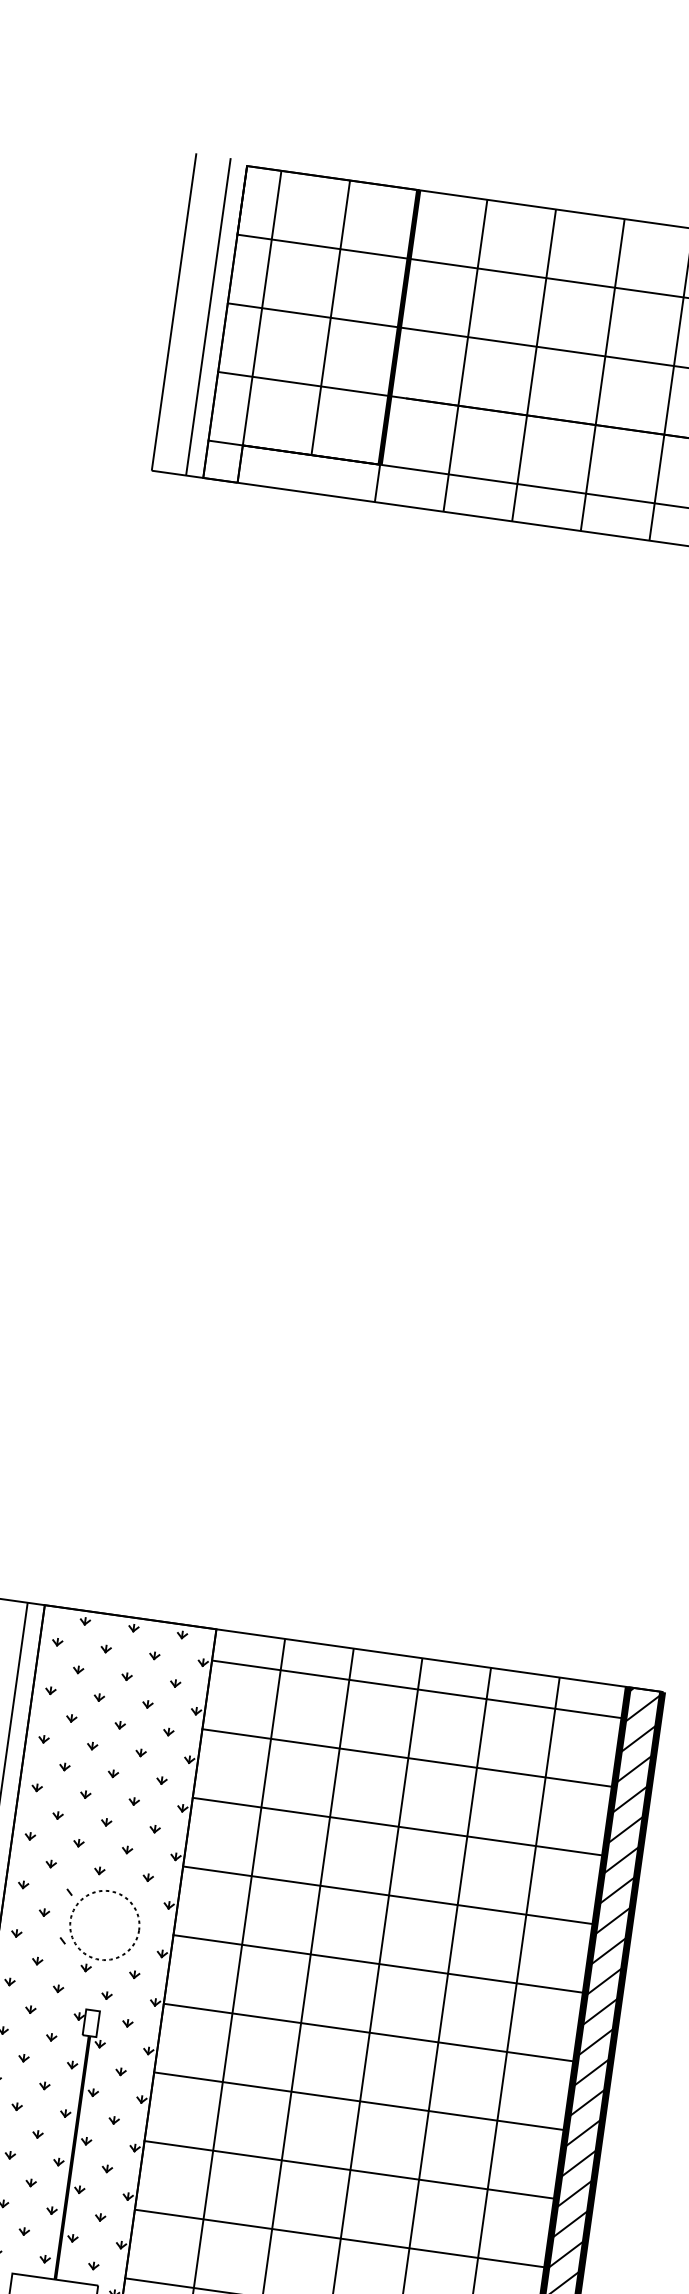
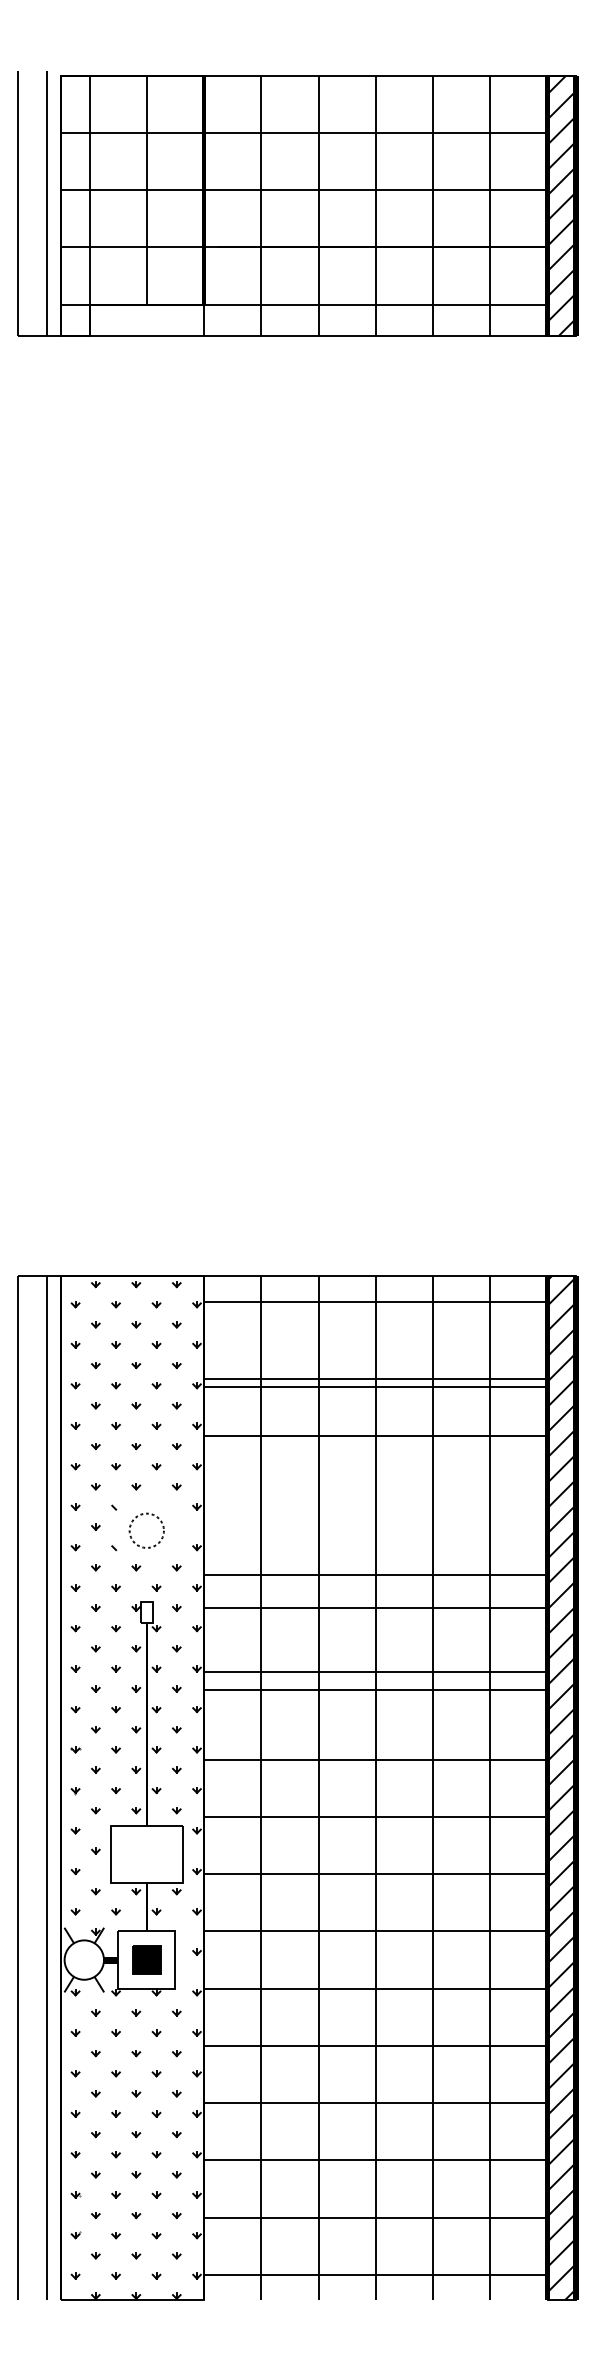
line: (407, 1758) -> (375, 1387), moved
line: (398, 1826) -> (375, 1379), moved
line: (388, 1895) -> (375, 1435), moved
circle: (104, 1925) -> (146, 1530), size x0.6
line: (379, 1963) -> (375, 1574), moved
line: (369, 2033) -> (375, 1608), moved
line: (359, 2101) -> (375, 1690), moved
line: (350, 2169) -> (375, 1671), moved

